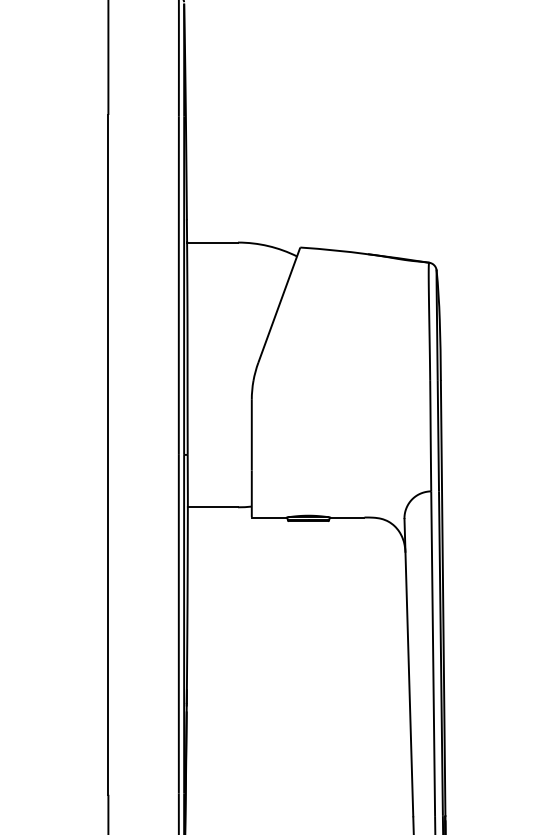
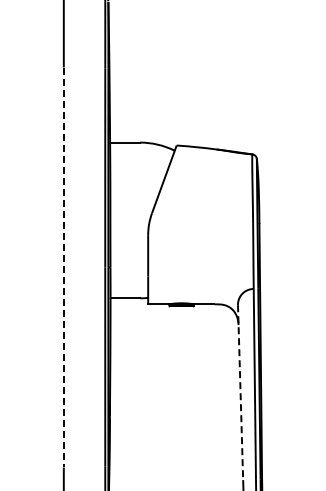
line: (107, 454) -> (63, 267), solid -> dashed
line: (408, 669) -> (240, 393), solid -> dashed

